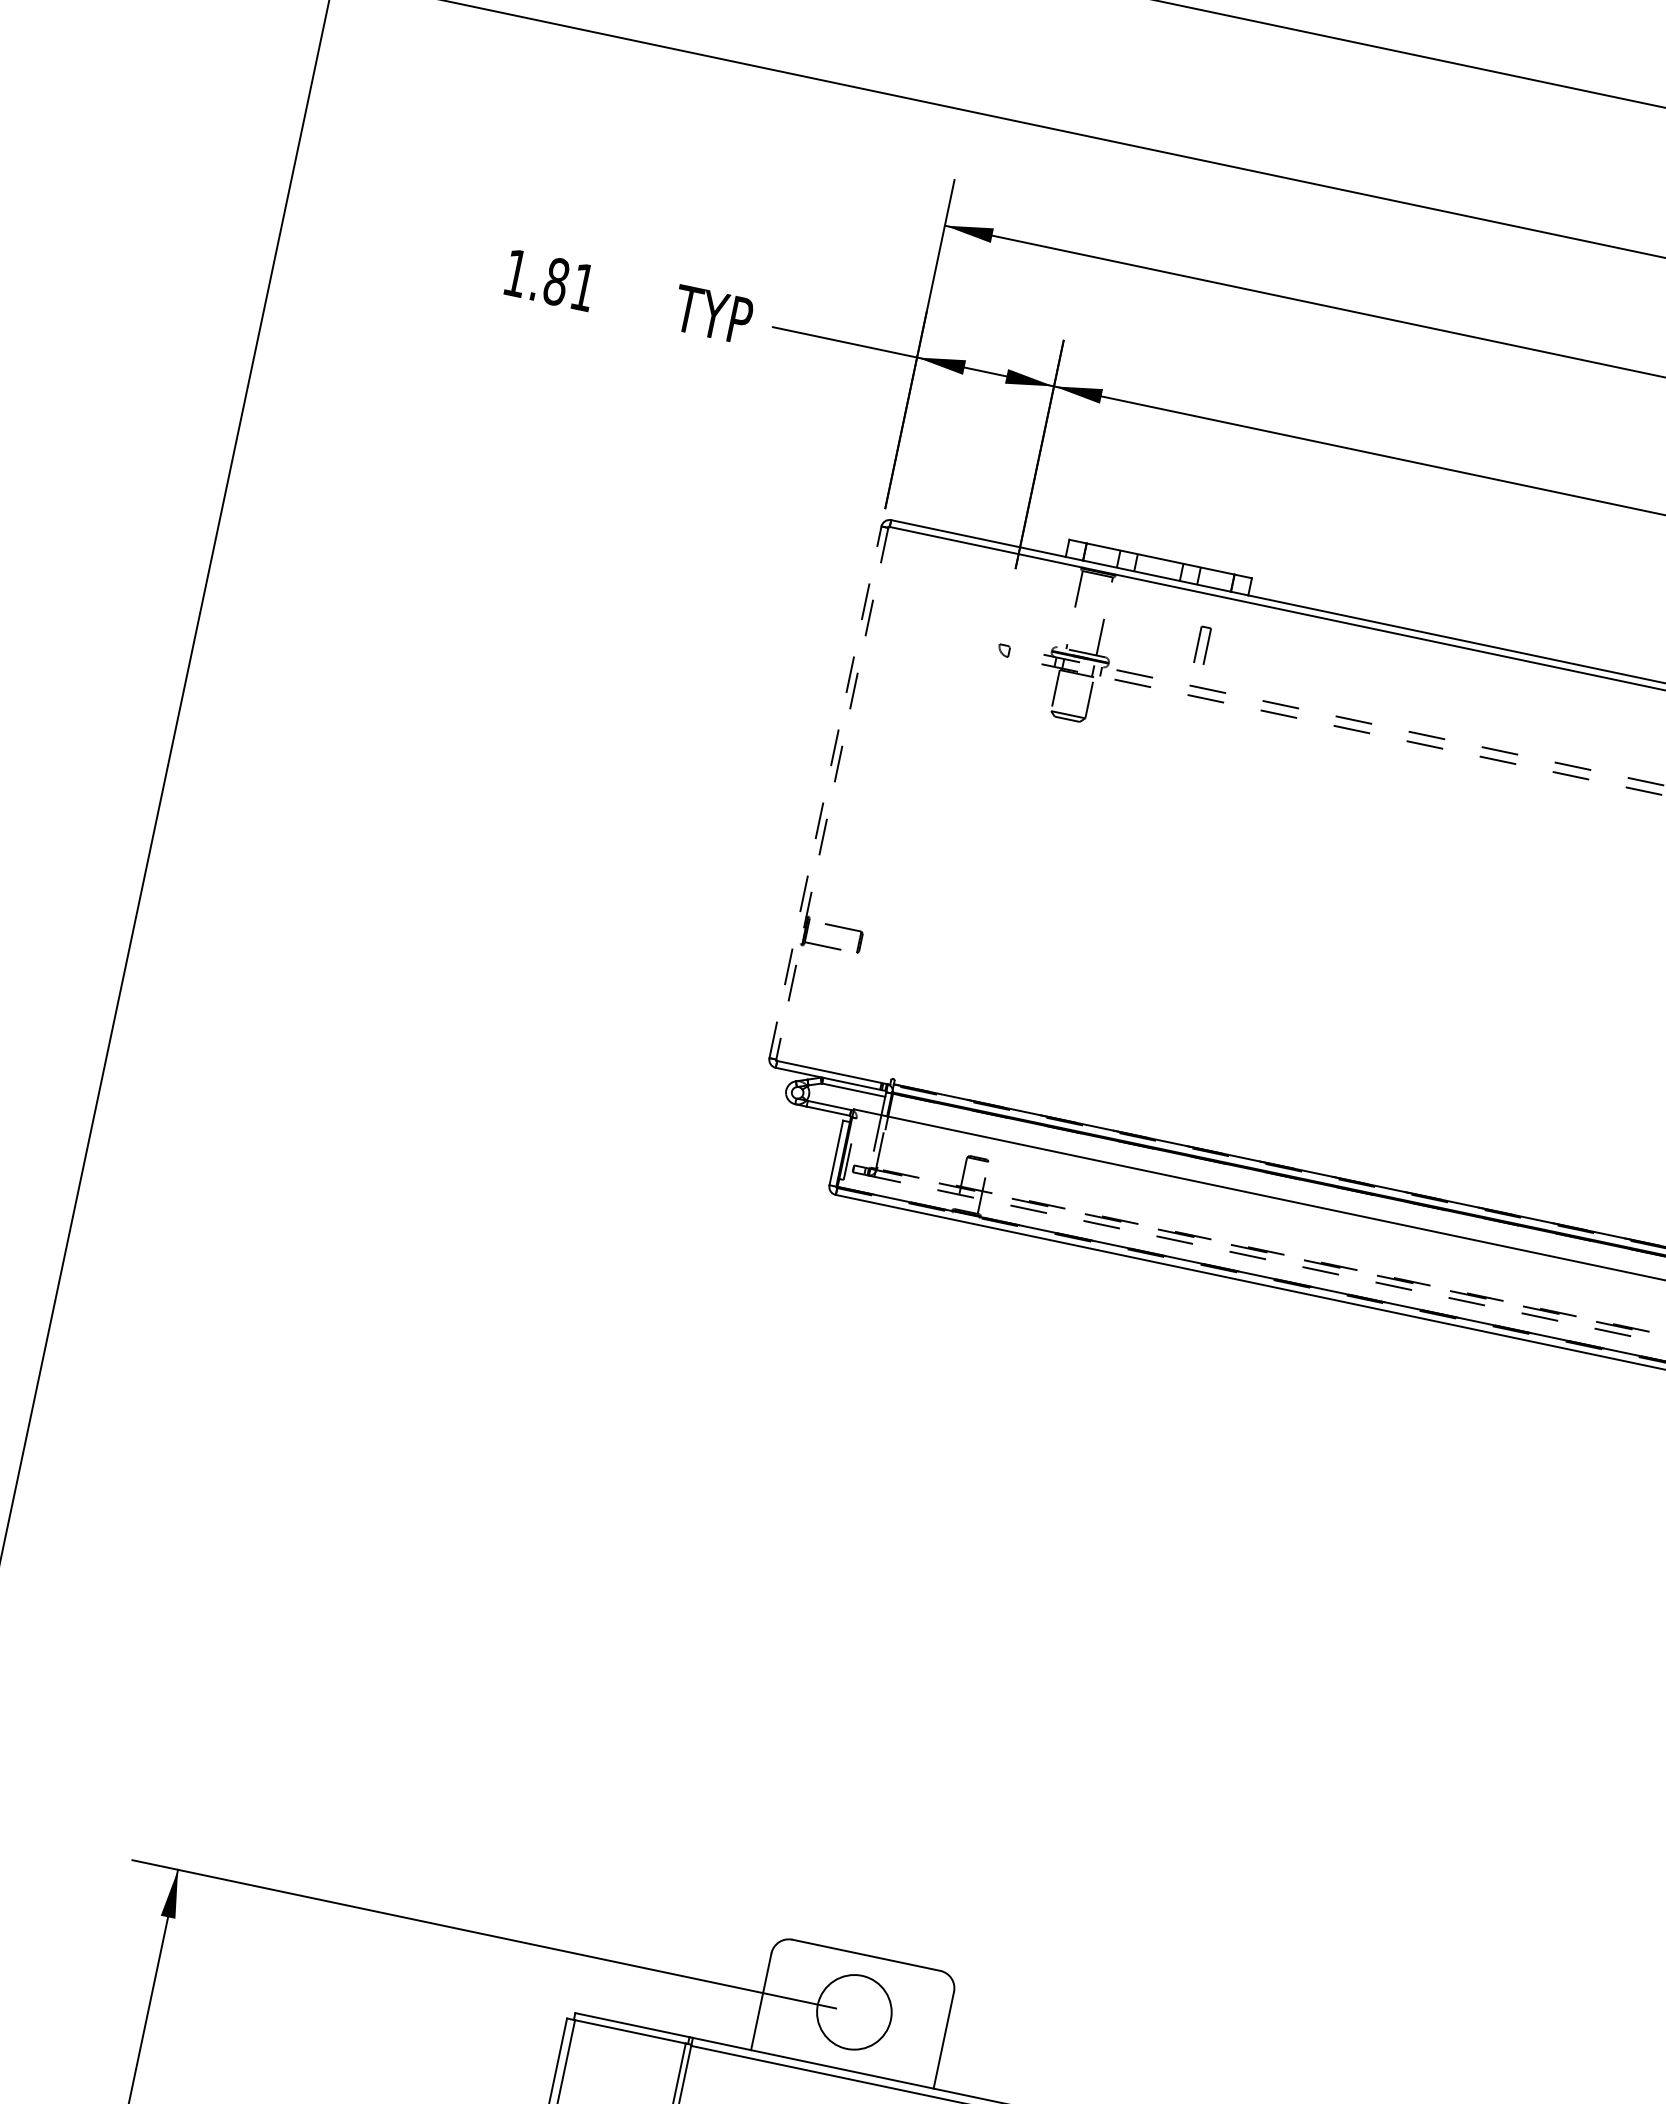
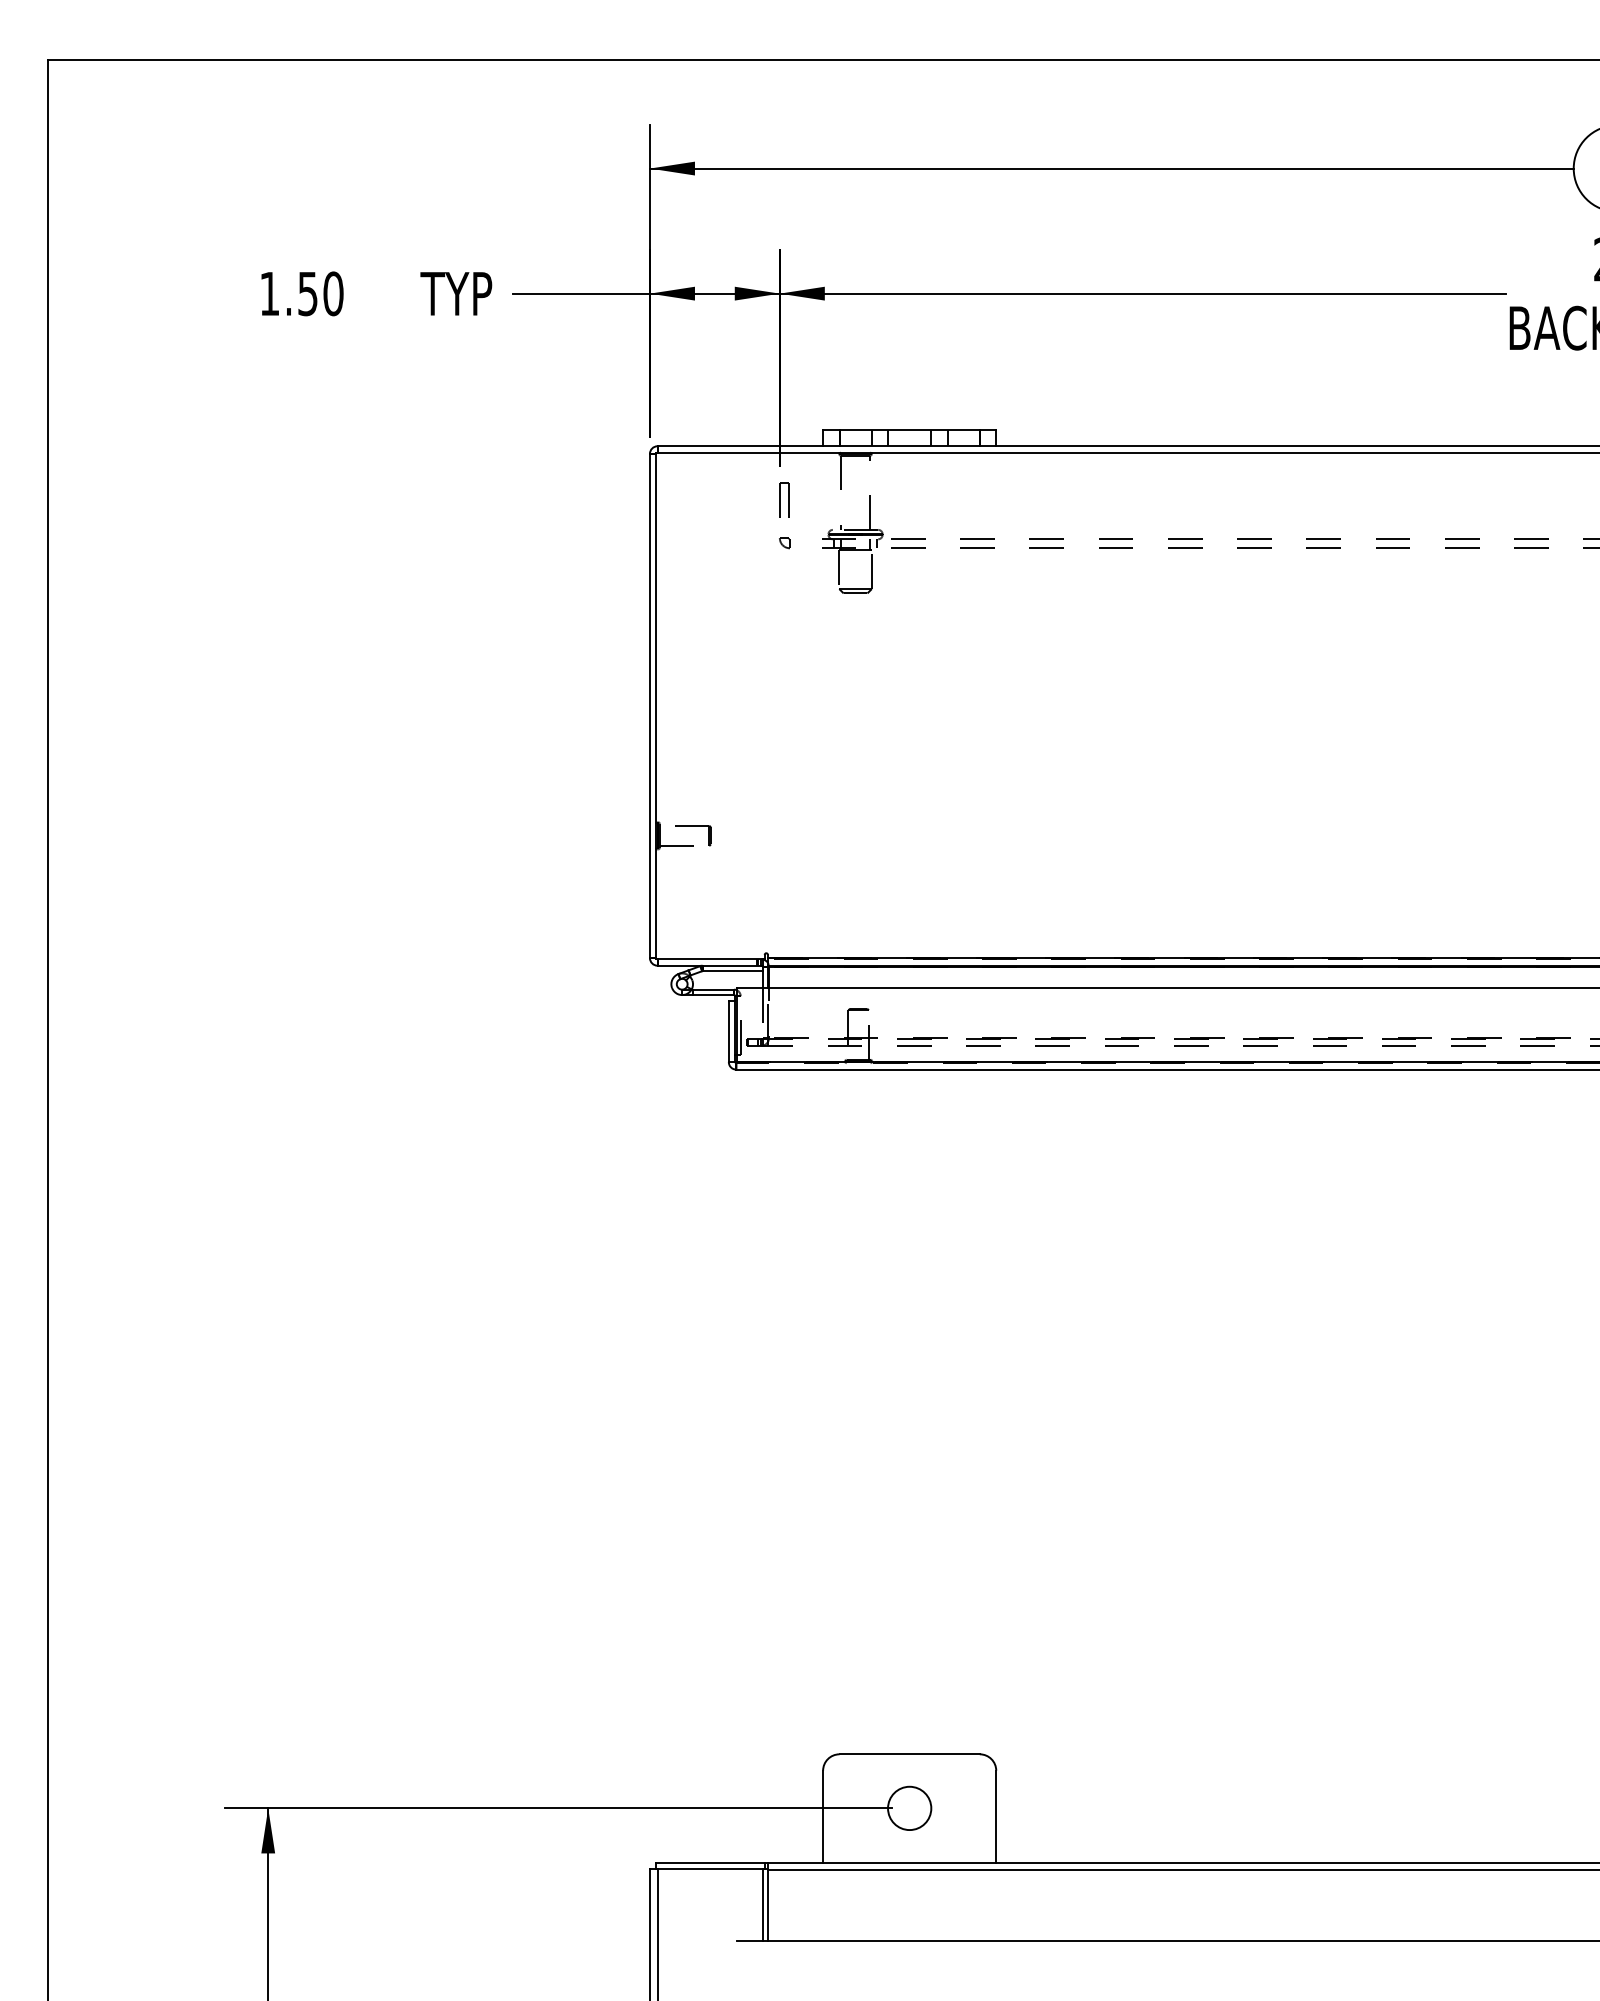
text: (569, 284) -> (320, 293), 1.81 -> 1.50
part: (1203, 644) -> (784, 499), moved
line: (825, 791) -> (649, 705), dashed -> solid
line: (832, 794) -> (656, 706), dashed -> solid
circle: (854, 2012) -> (909, 1808), size x0.62

